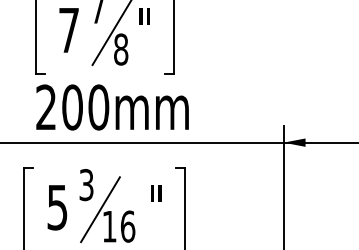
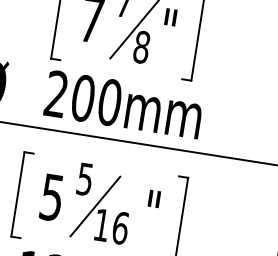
text: (86, 184) -> (85, 178), 3 -> 5

